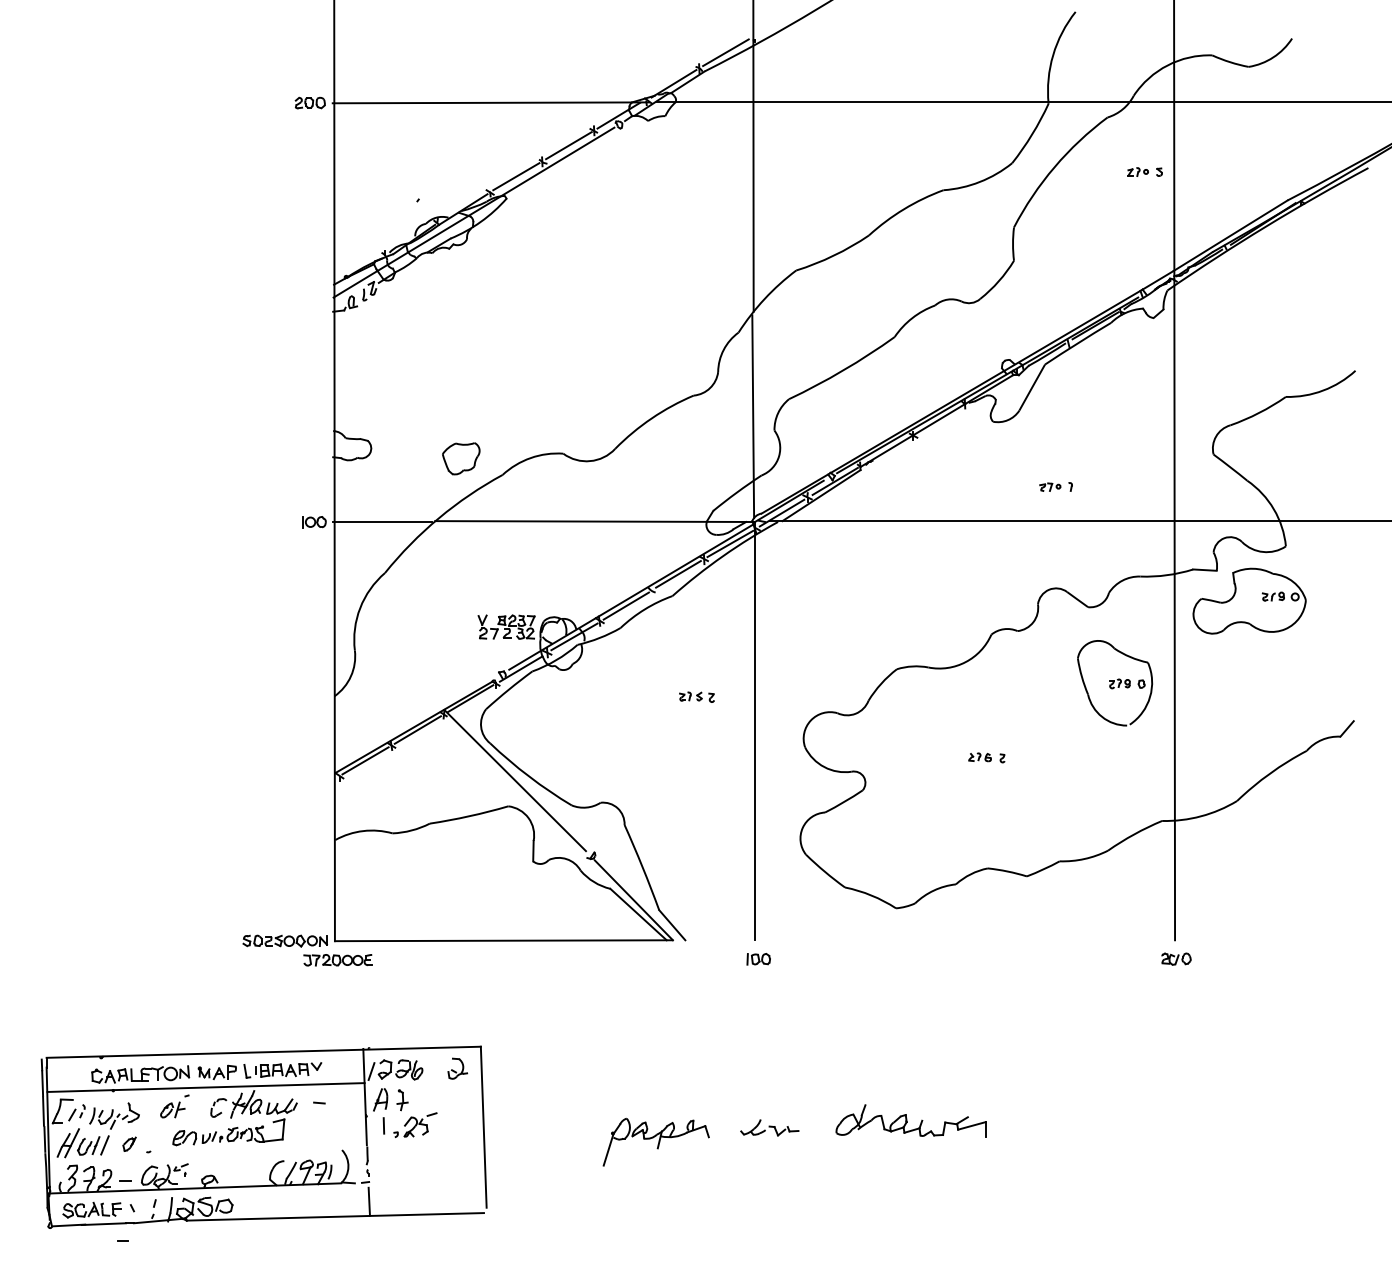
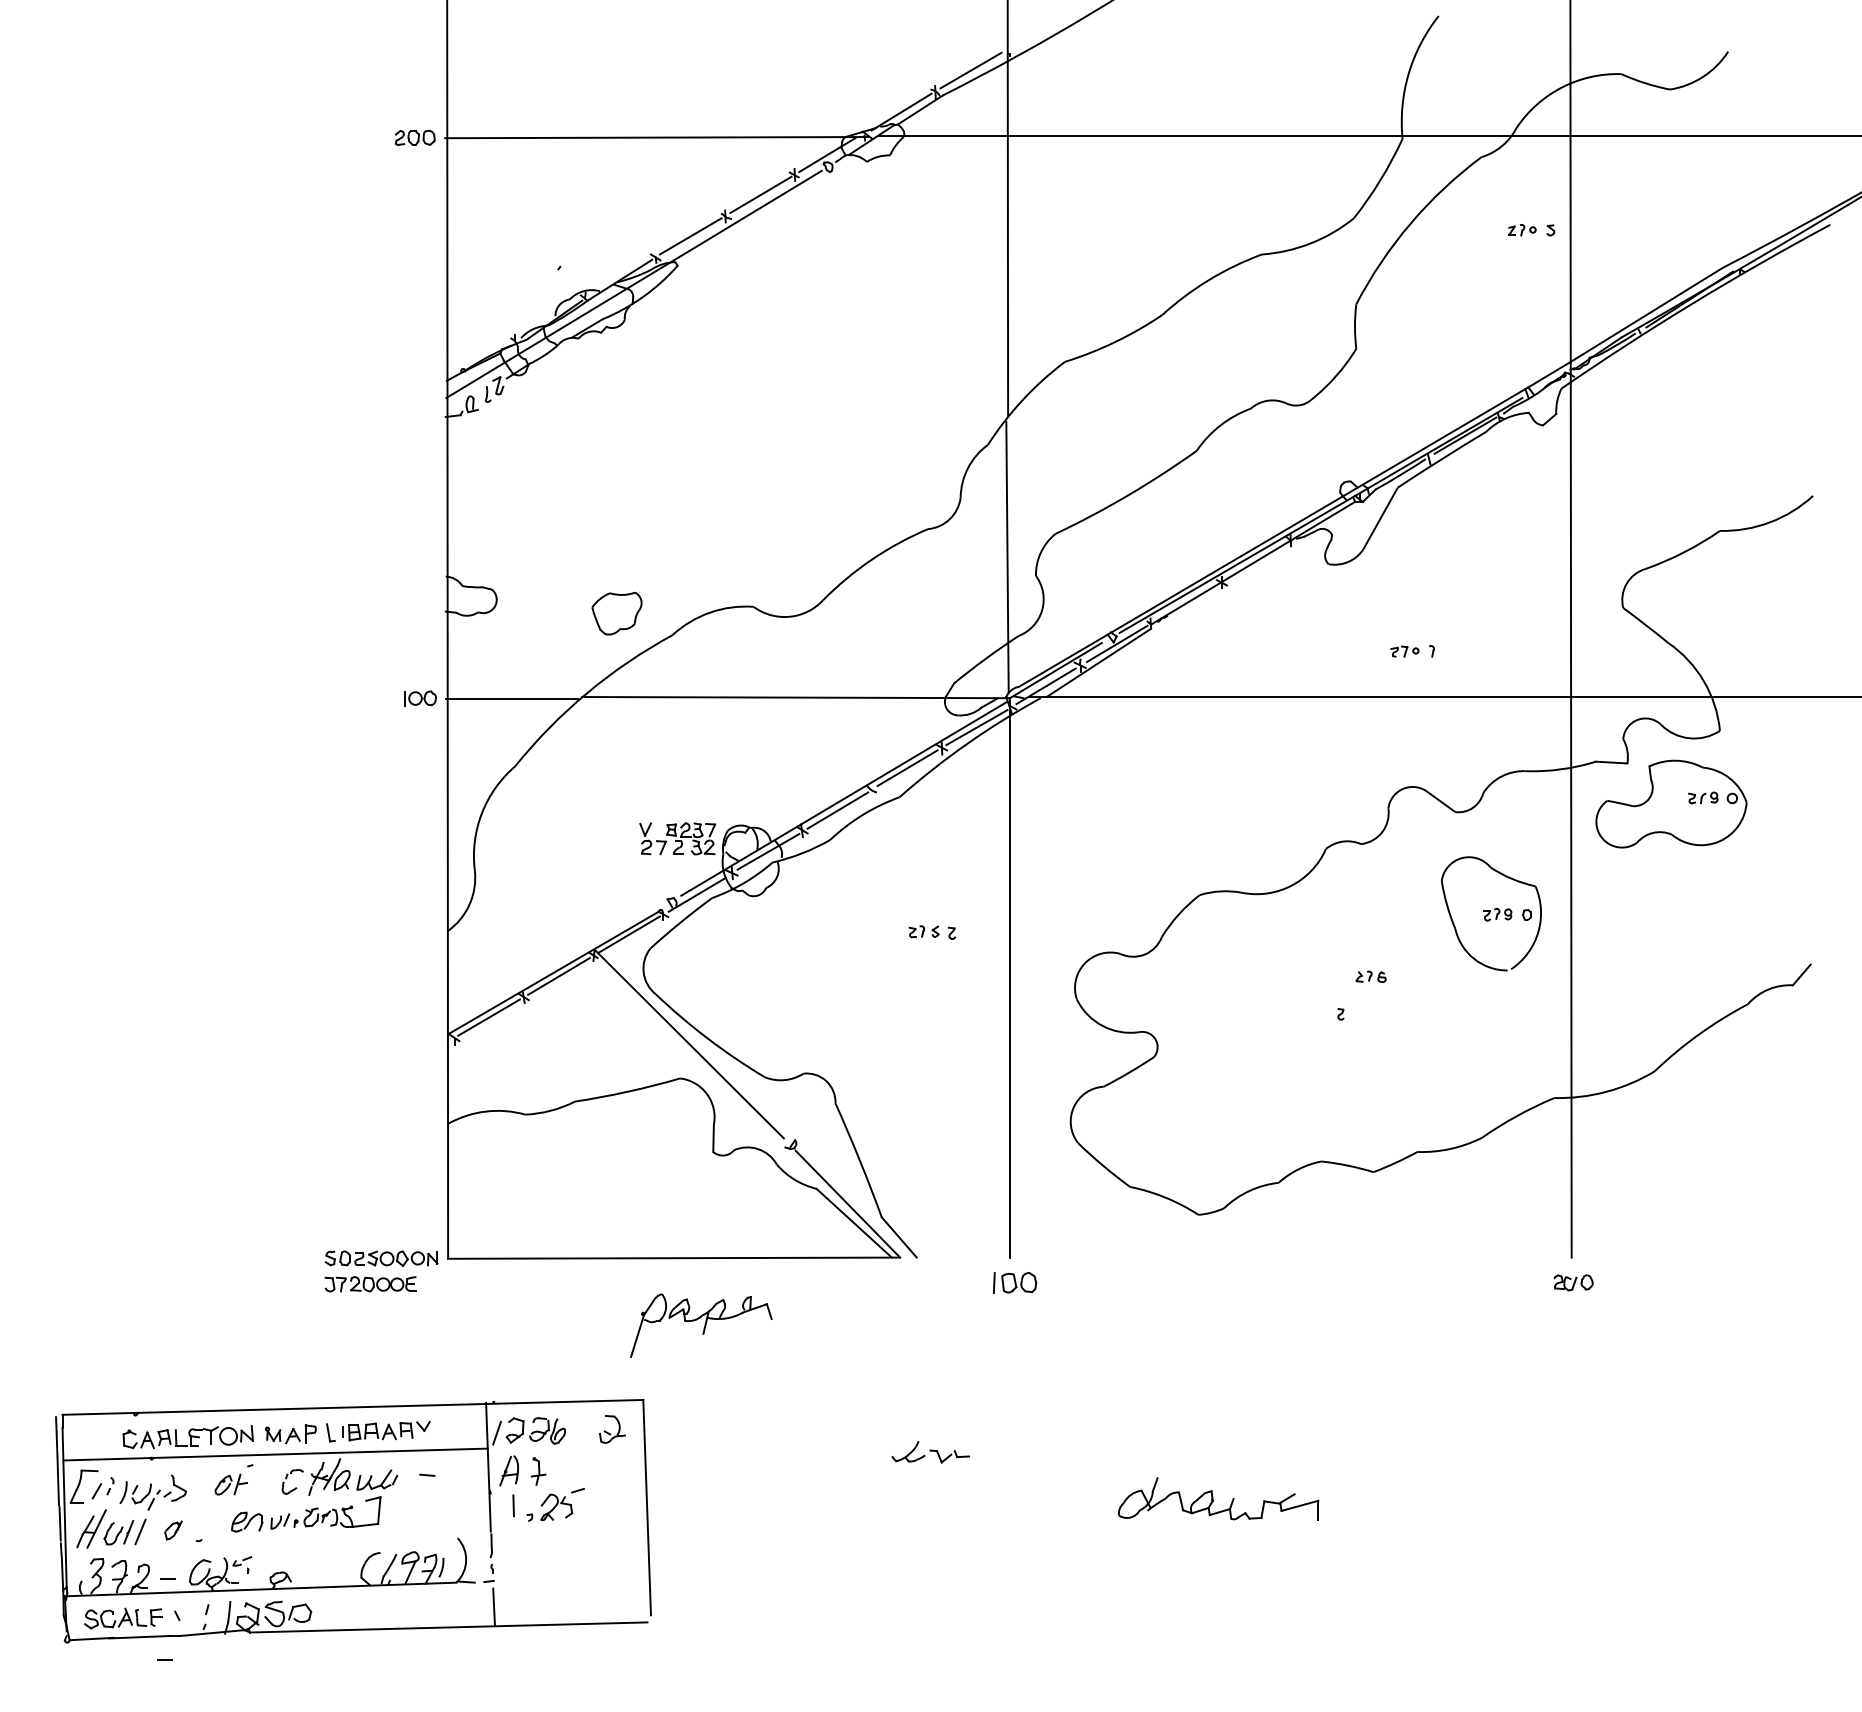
part: (979, 757) -> (1370, 977), moved
part: (758, 959) -> (1014, 1283), size x1.4
part: (337, 960) -> (369, 1284), moved
part: (769, 1127) -> (930, 1451), moved
part: (655, 1141) -> (700, 1324), moved

